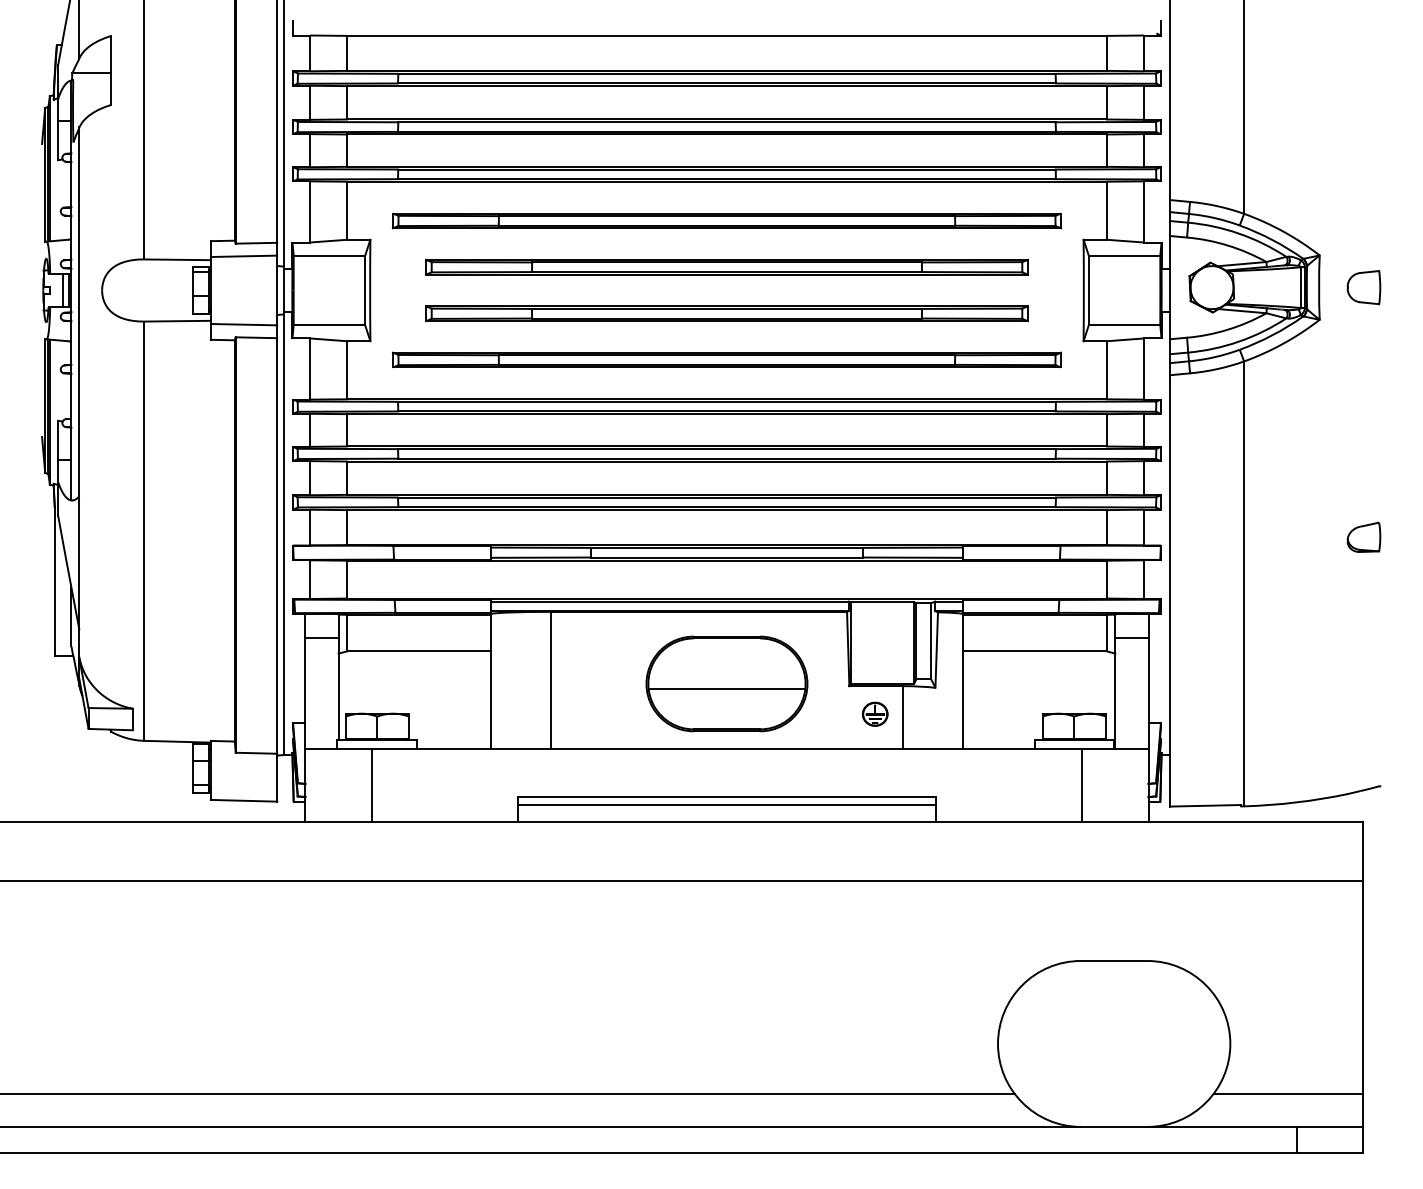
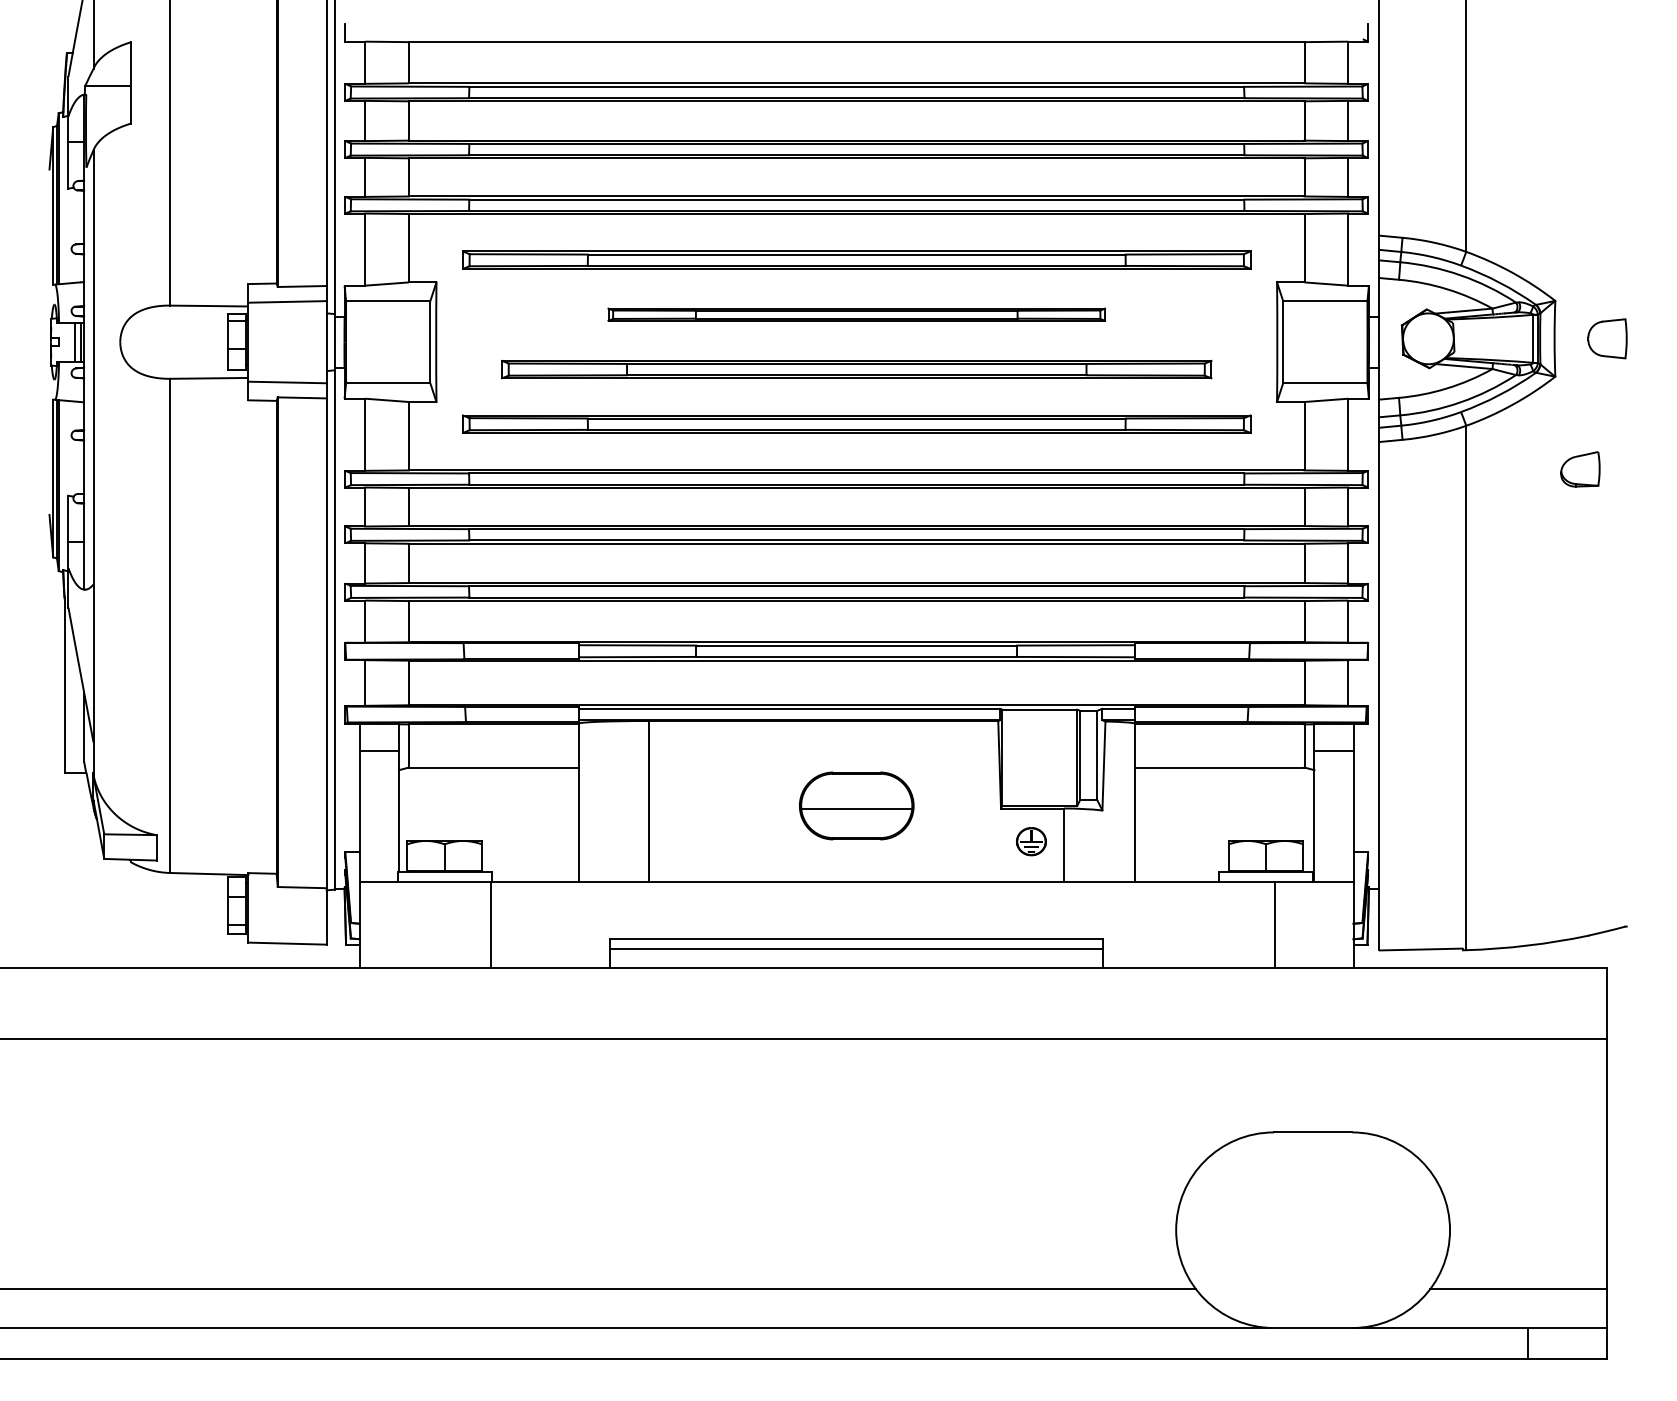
part: (726, 266) -> (856, 313), size x0.7
part: (1363, 536) -> (1579, 468), moved
part: (726, 683) -> (856, 805), size x0.6
line: (371, 784) -> (490, 924), moved

